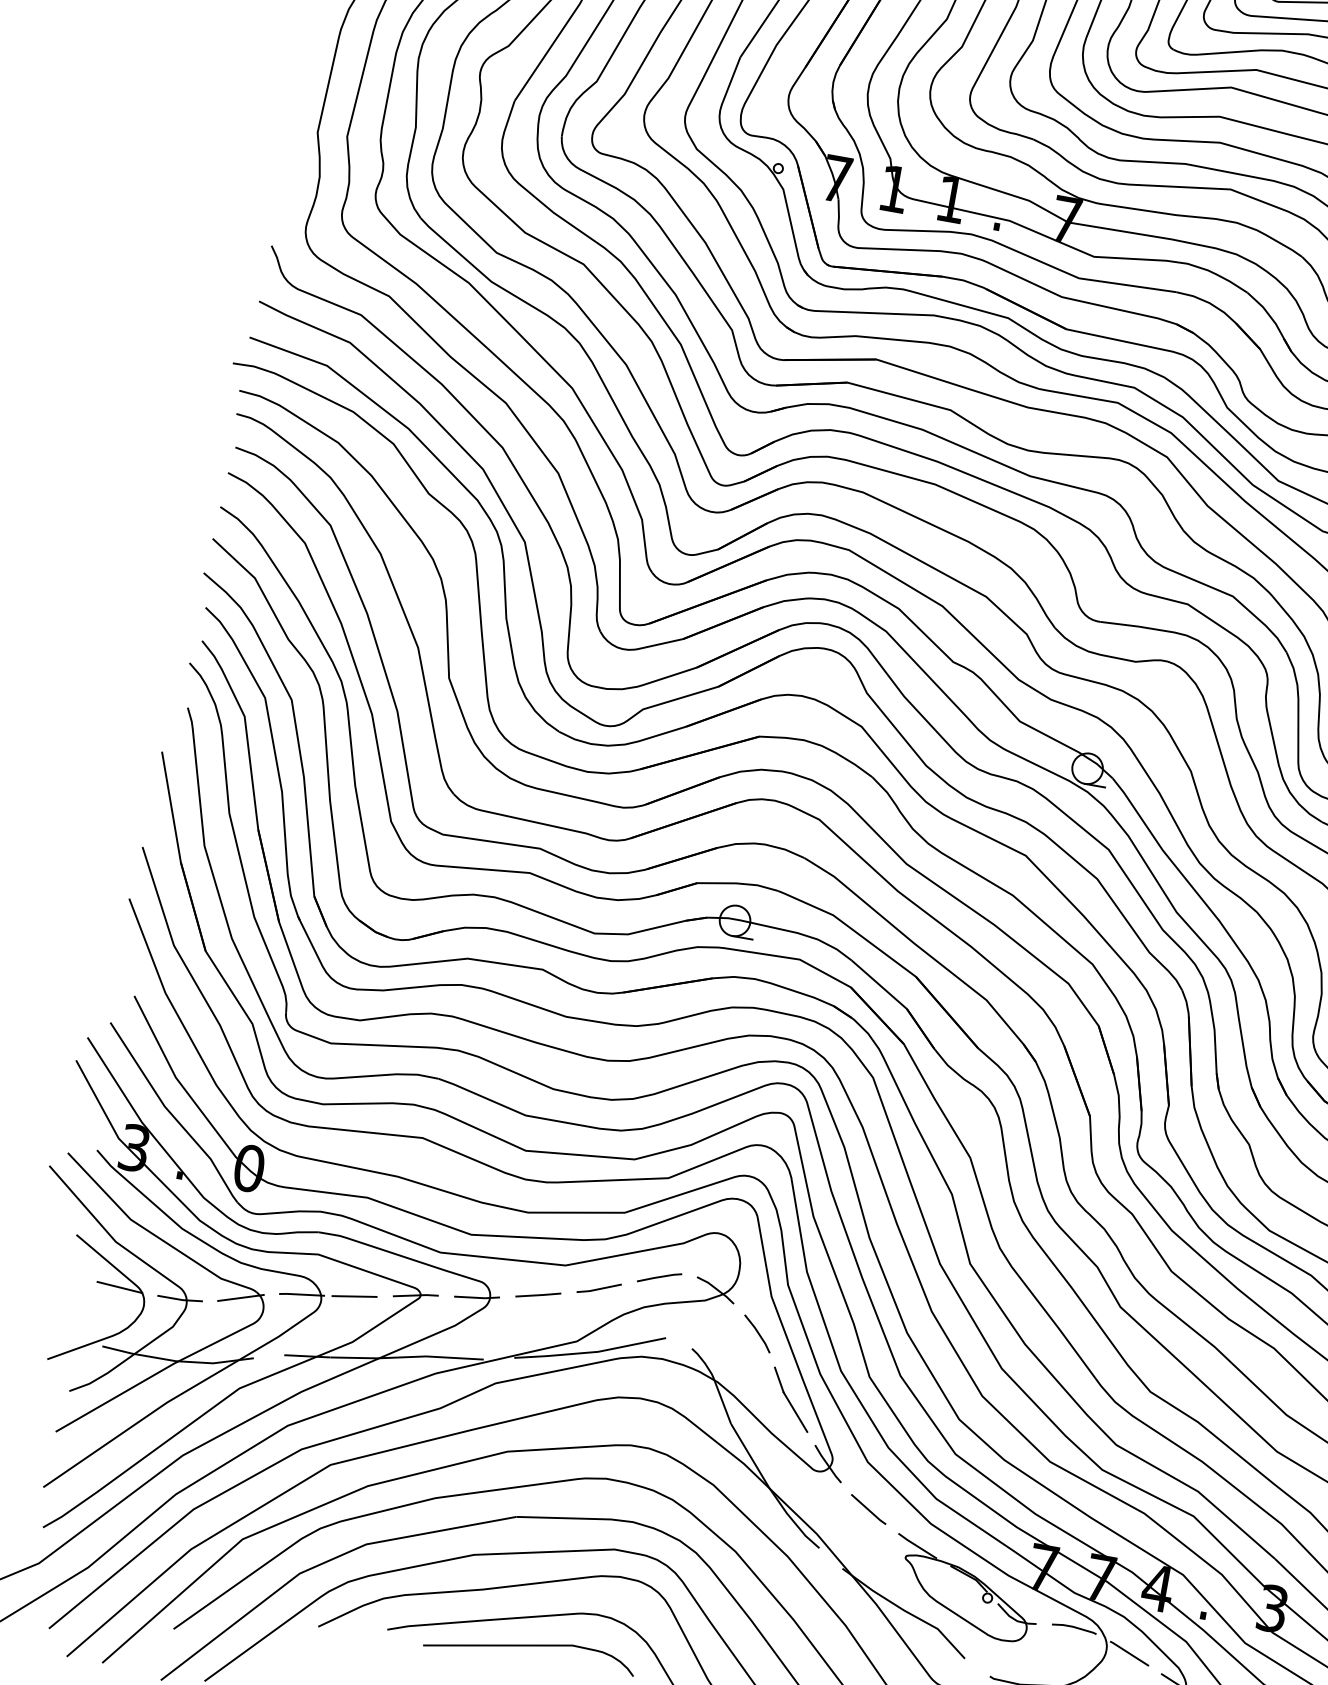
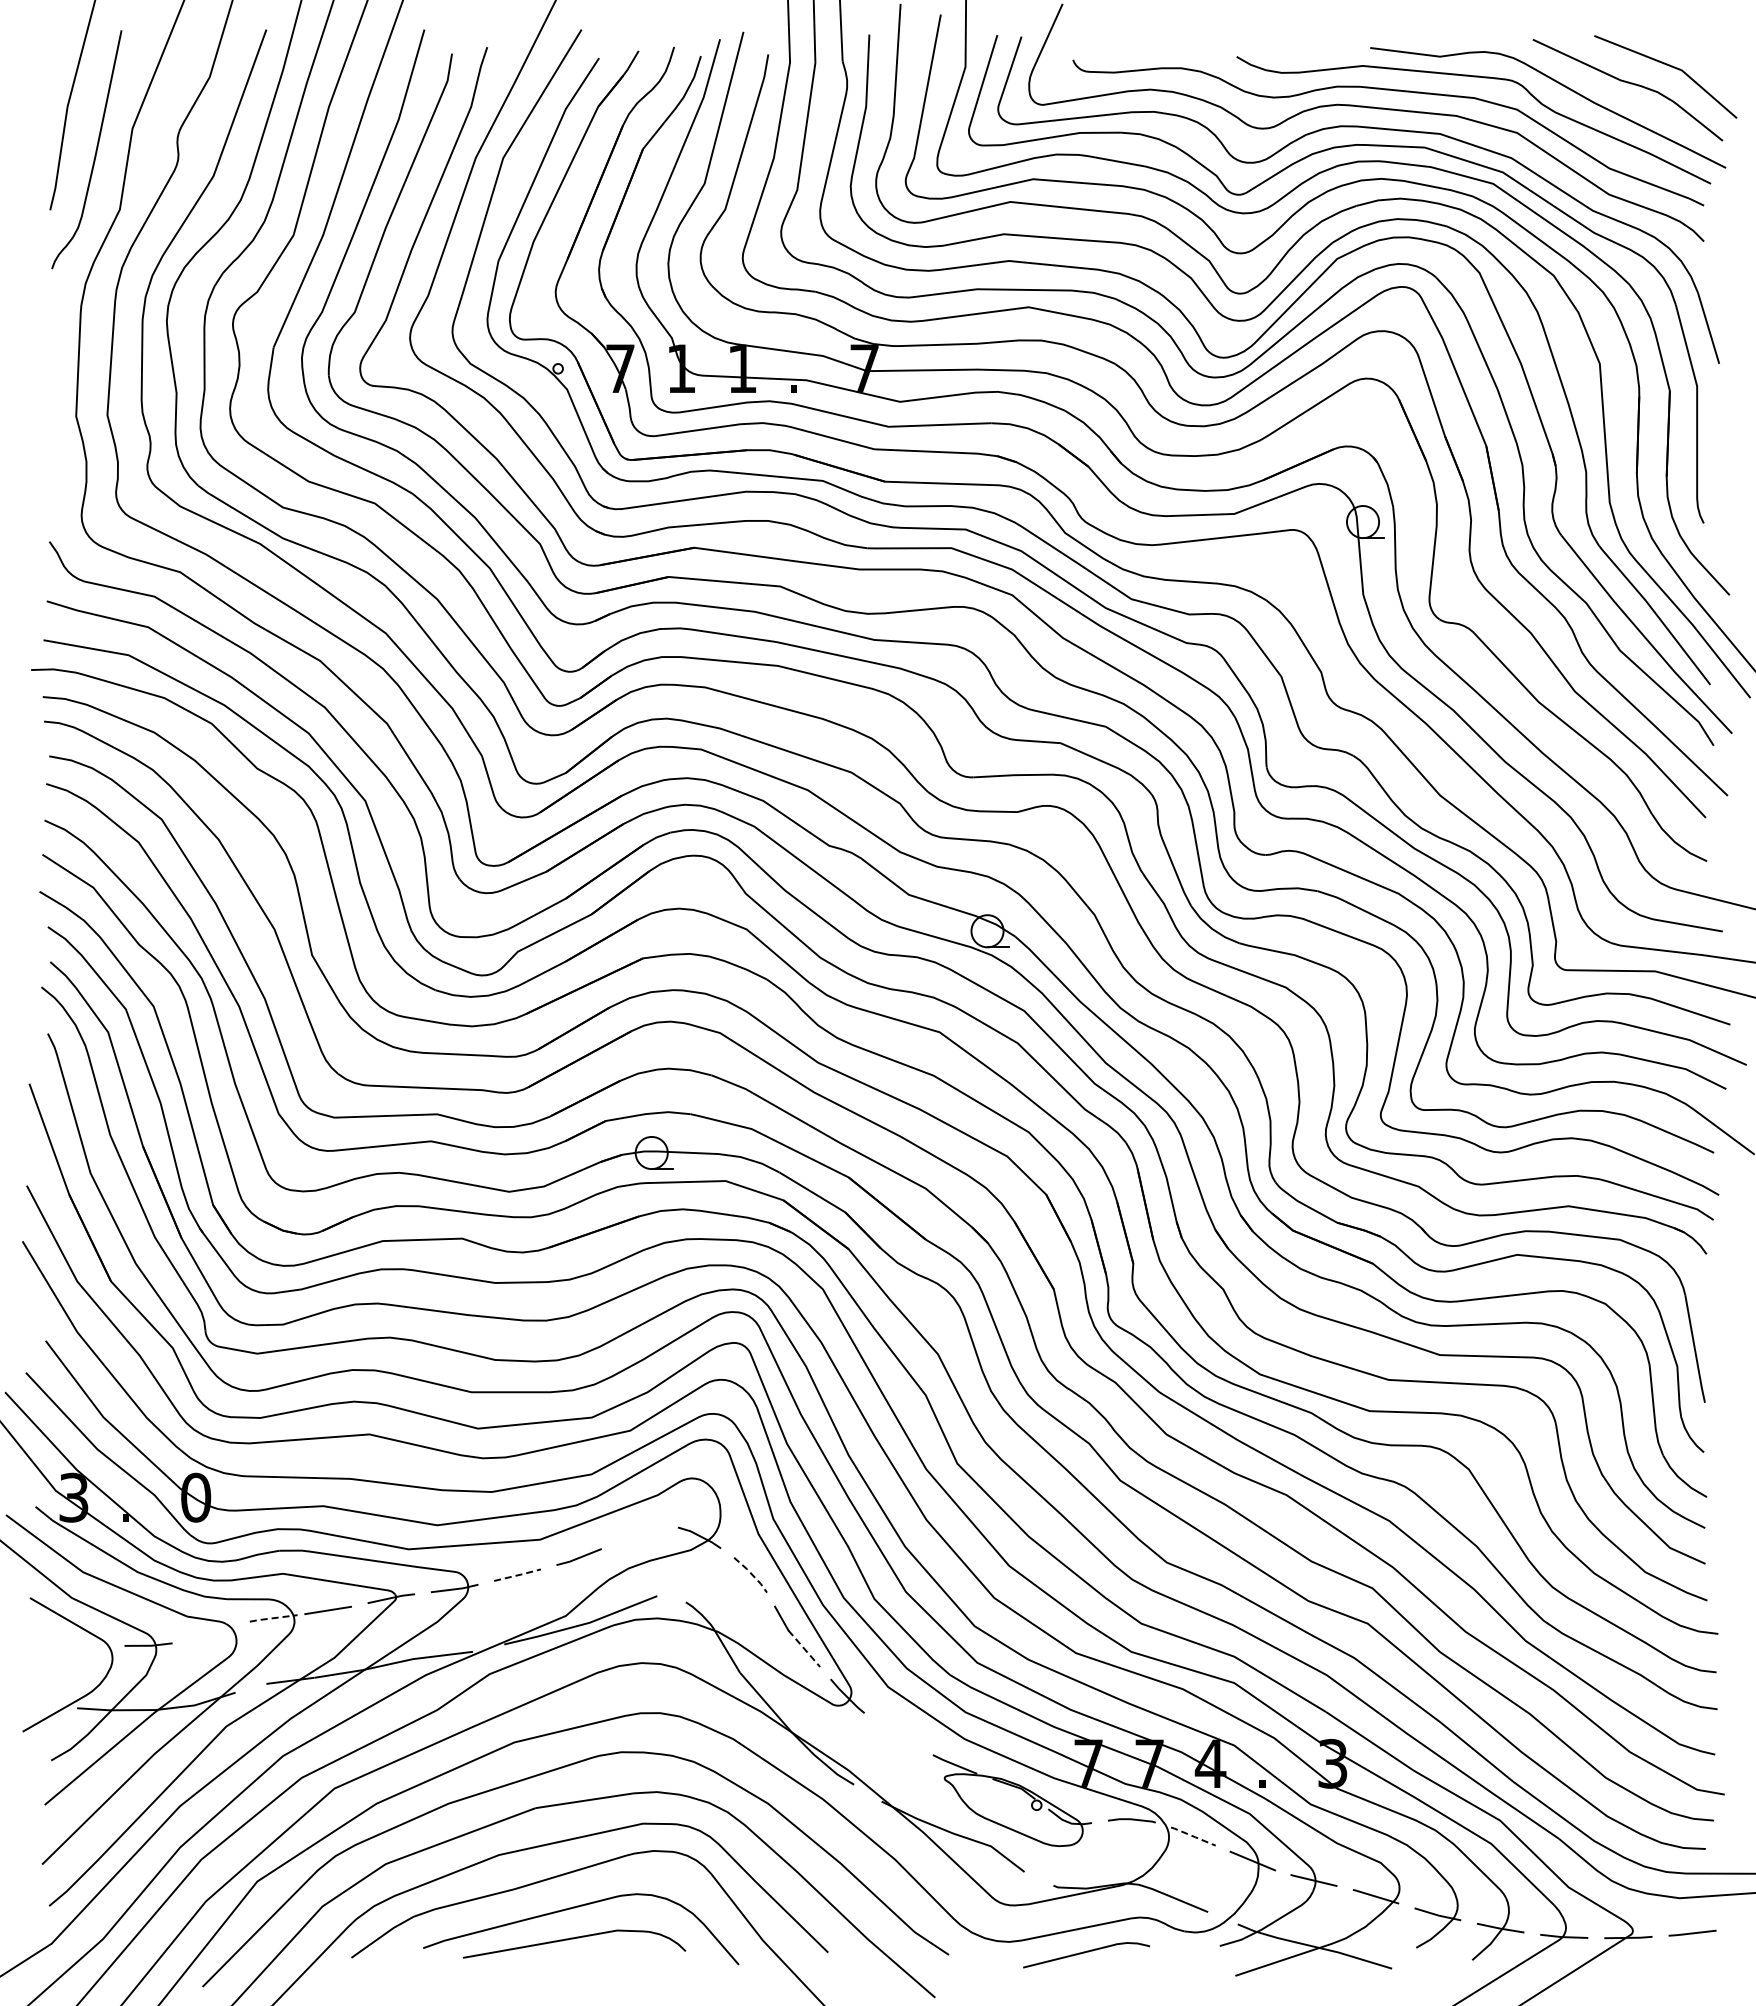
line: (659, 1277) -> (639, 1534), removed
line: (120, 1286) -> (84, 1643), removed
line: (300, 1294) -> (272, 1618), solid -> dashed
line: (539, 1295) -> (518, 1575), solid -> dashed
line: (241, 1297) -> (211, 1632), removed
line: (758, 1332) -> (751, 1573), solid -> dashed
line: (795, 1412) -> (804, 1649), solid -> dashed
line: (868, 1509) -> (897, 1735), removed
line: (1128, 1653) -> (1192, 1836), solid -> dashed

